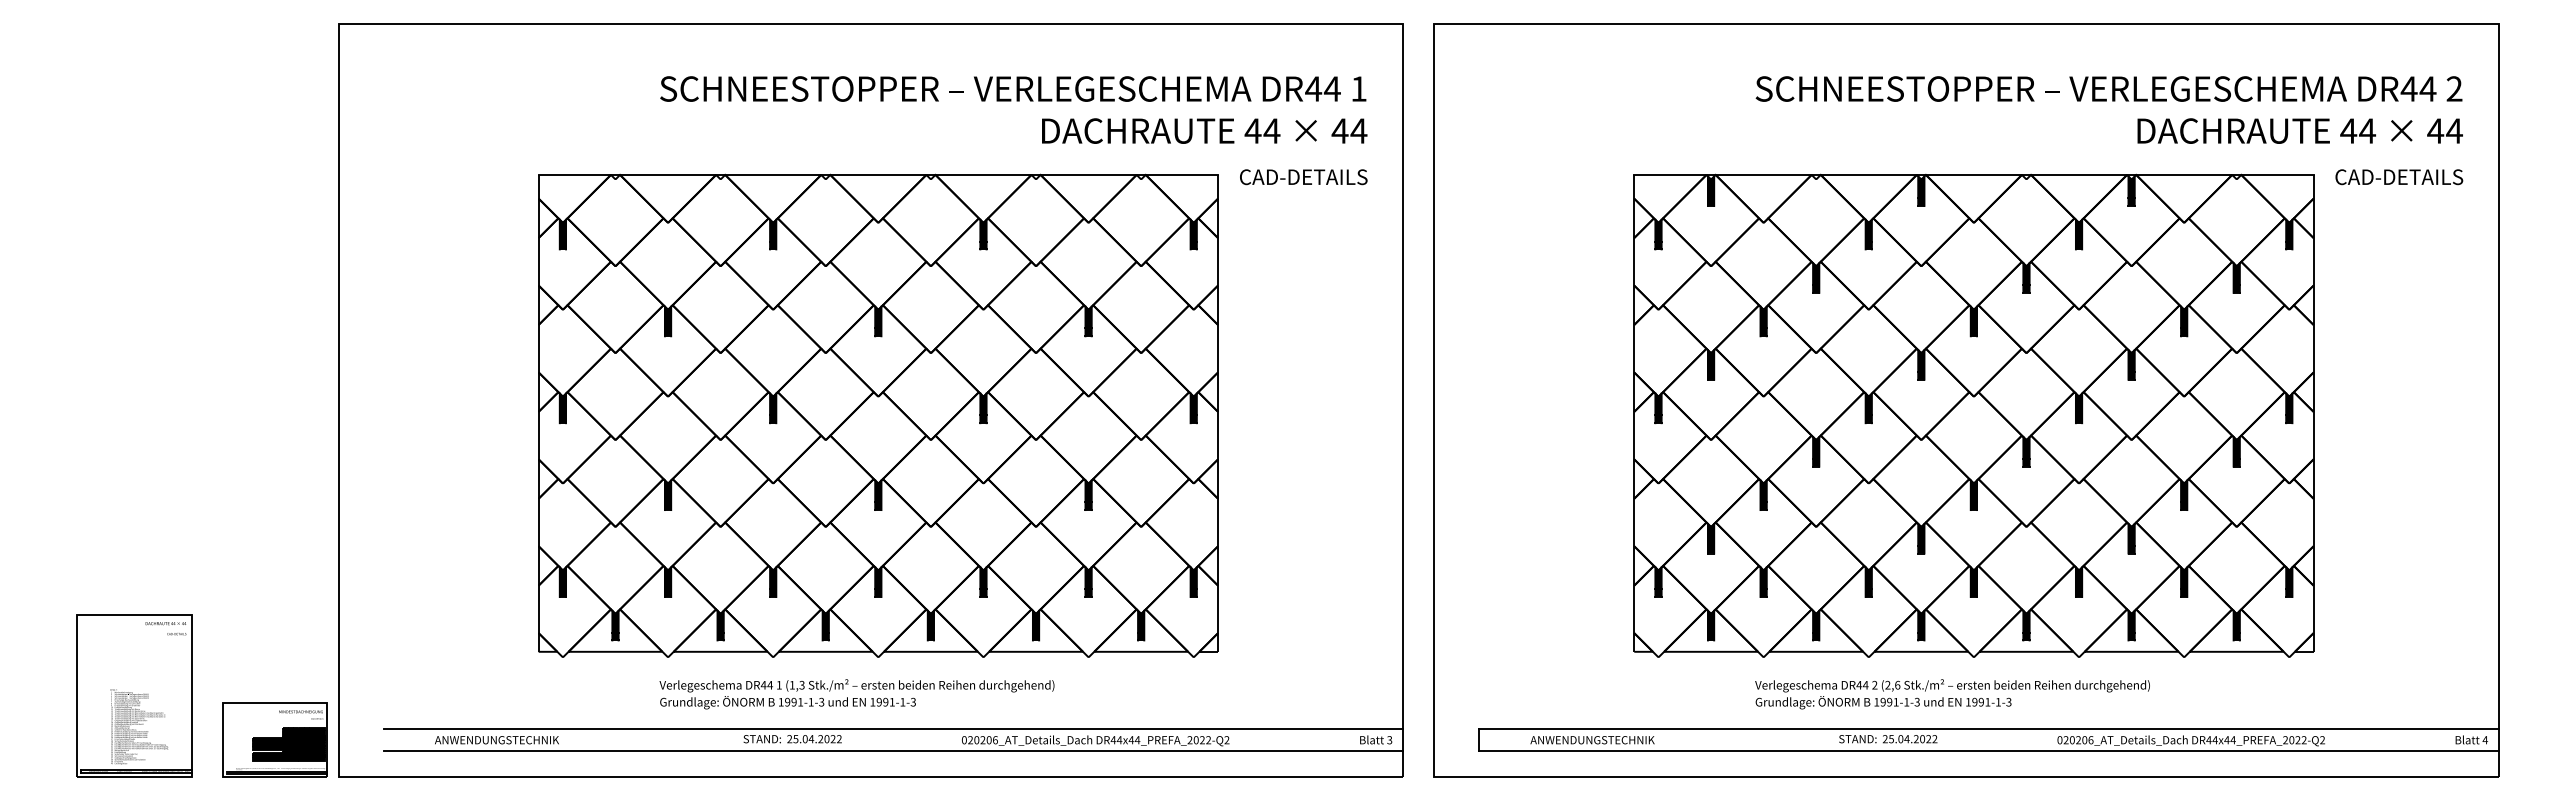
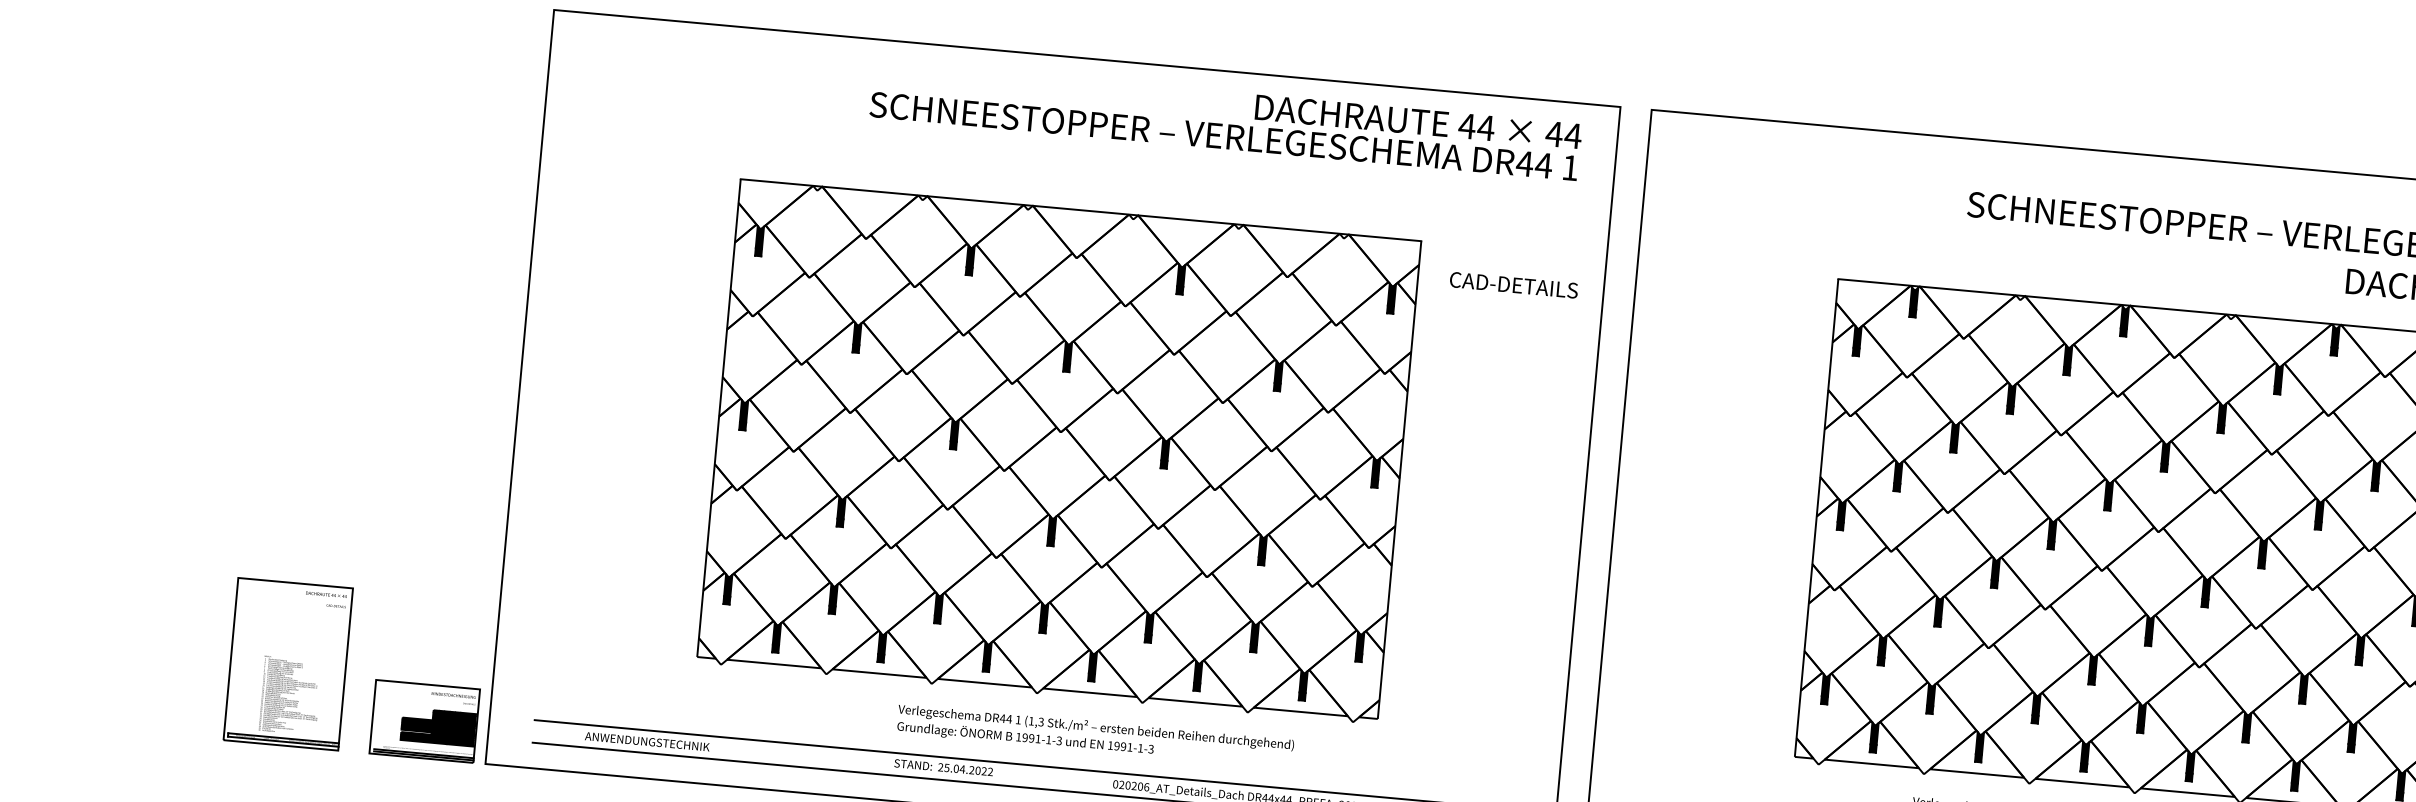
text: (1204, 130) -> (1418, 121), moved
text: (1303, 177) -> (1513, 285), moved
text: (856, 694) -> (1094, 736), moved

